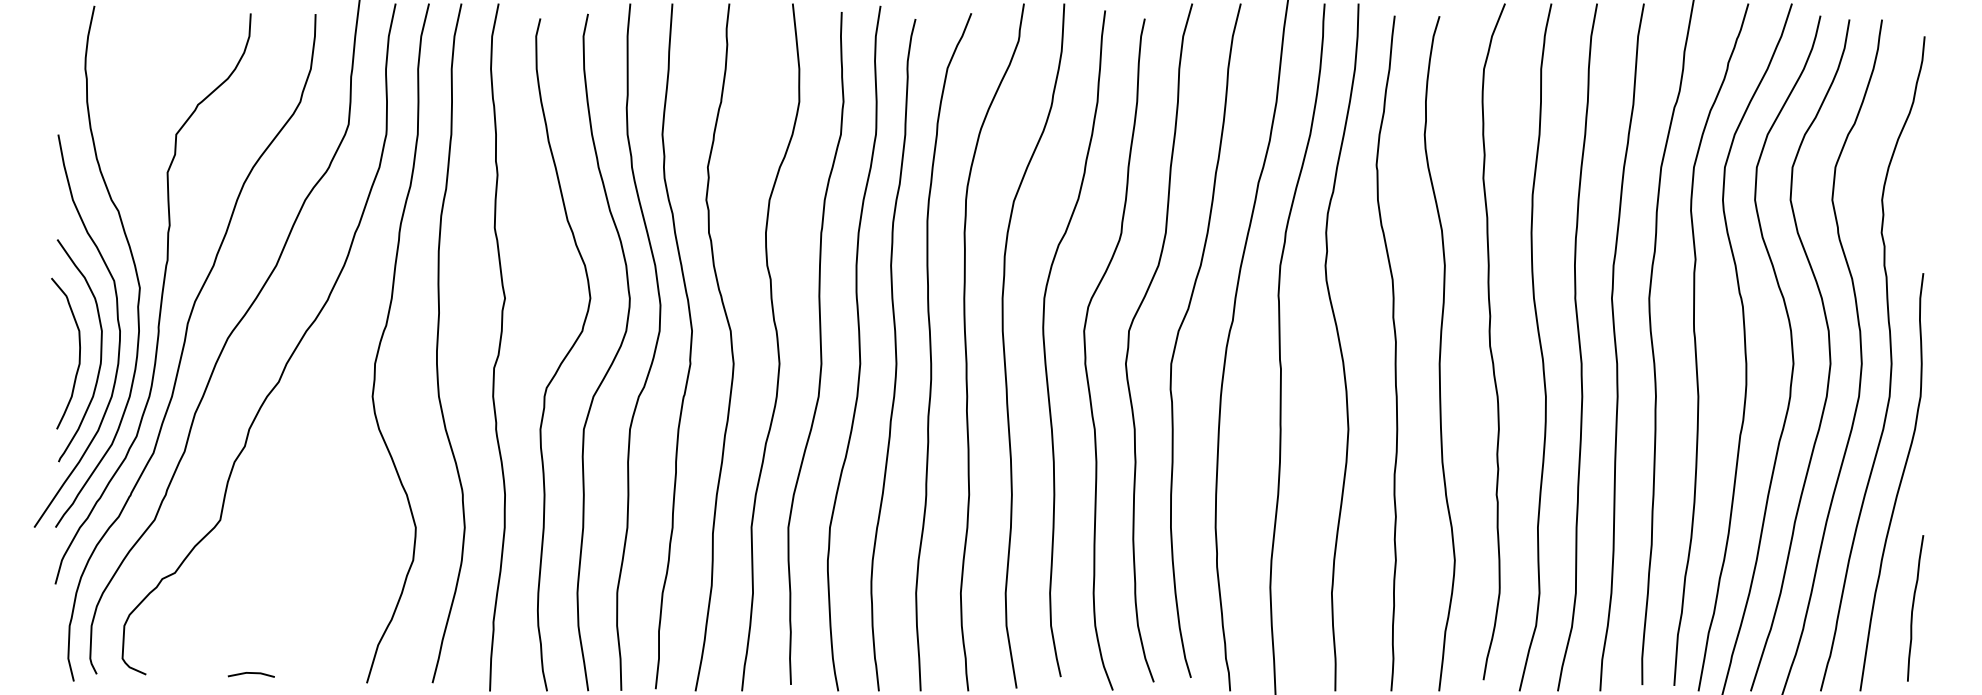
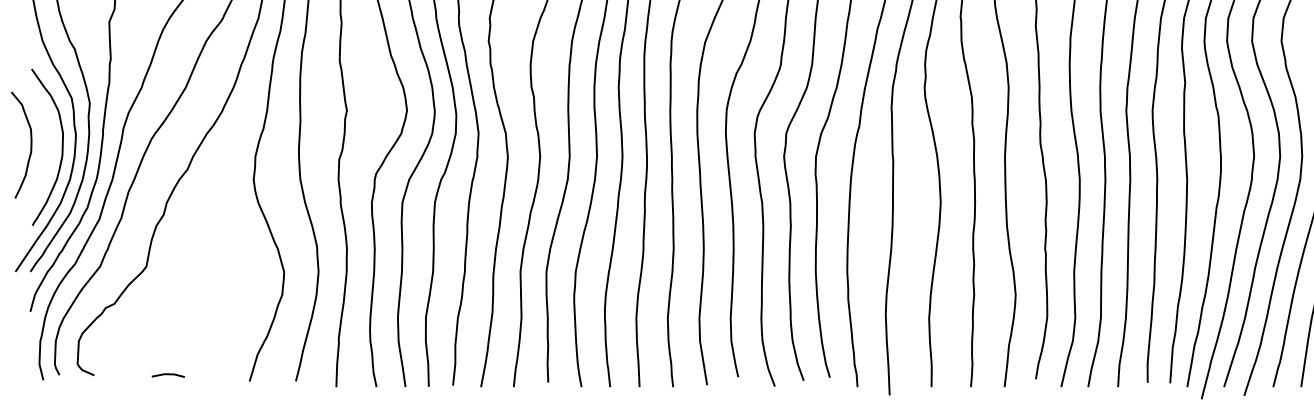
curve: (78, 358) -> (30, 148), moved

